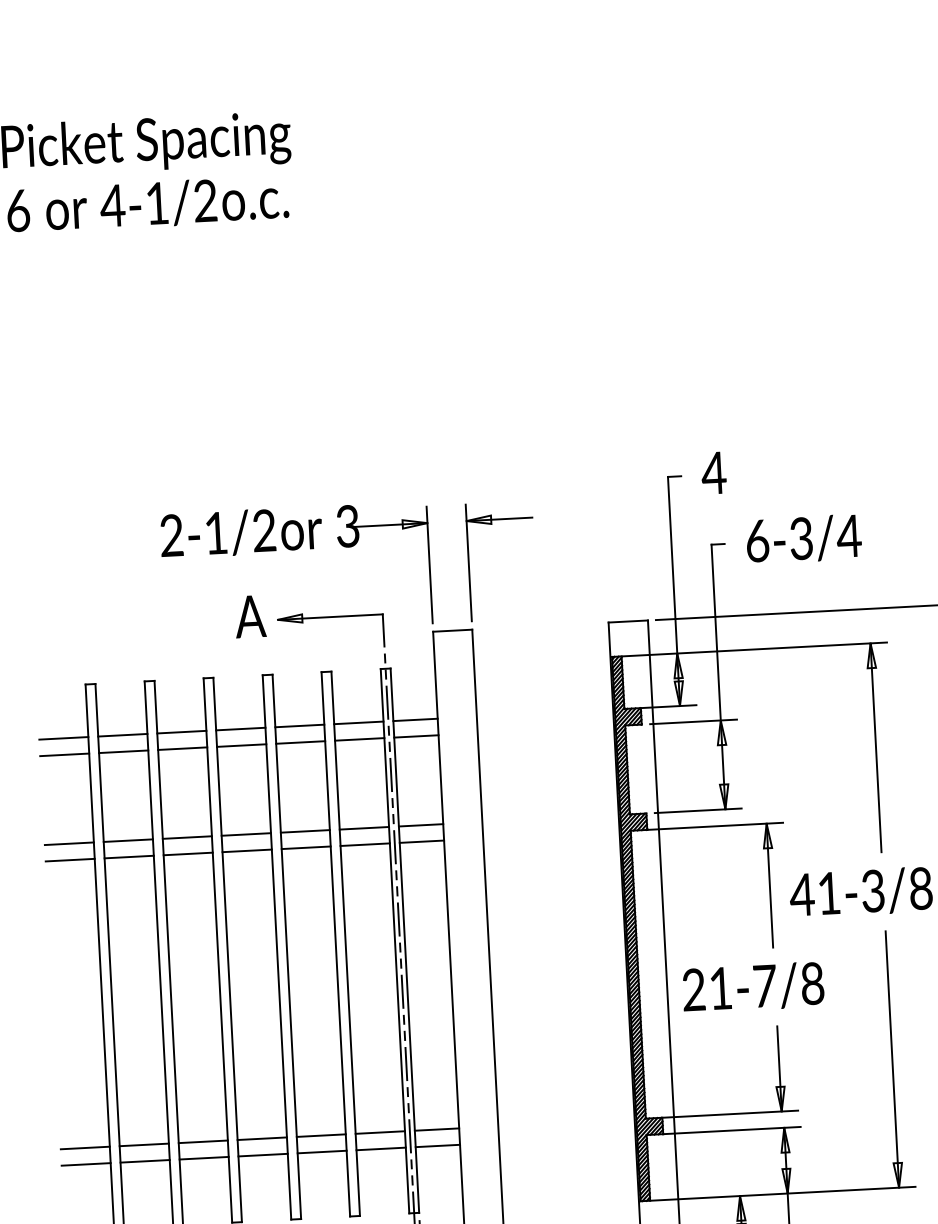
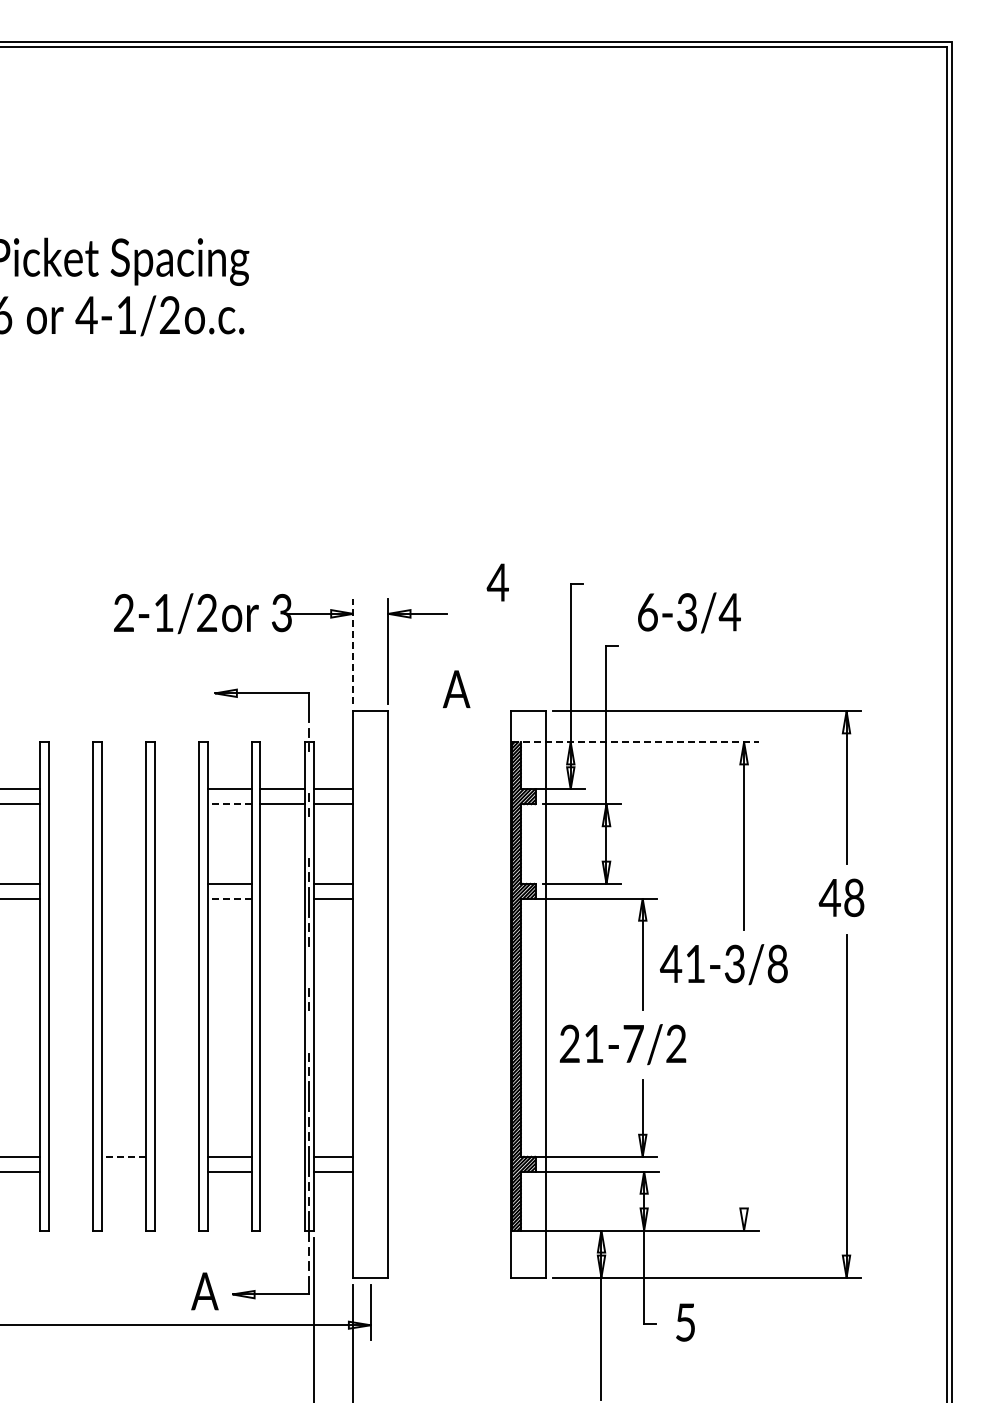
text: (713, 473) -> (497, 582), moved
text: (804, 538) -> (689, 612), moved
line: (429, 563) -> (353, 650), solid -> dashed
text: (250, 616) -> (456, 689), moved
line: (750, 649) -> (636, 742), solid -> dashed
line: (387, 702) -> (309, 772), removed
line: (240, 729) -> (176, 789), removed
line: (181, 732) -> (123, 789), removed
line: (122, 735) -> (70, 789), removed
line: (300, 742) -> (229, 804), solid -> dashed
line: (241, 745) -> (176, 804), removed
line: (182, 749) -> (123, 804), removed
line: (123, 752) -> (70, 804), removed
line: (391, 774) -> (309, 837), removed
line: (364, 827) -> (282, 883), removed
line: (246, 834) -> (176, 883), removed
line: (186, 837) -> (123, 883), removed
line: (127, 840) -> (70, 883), removed
line: (365, 844) -> (282, 898), removed
line: (306, 847) -> (229, 898), solid -> dashed
line: (246, 850) -> (176, 898), removed
line: (187, 853) -> (123, 898), removed
line: (128, 856) -> (70, 898), removed
line: (399, 918) -> (309, 966), removed
text: (812, 984) -> (676, 1044), 21-7/8 -> 21-7/2
line: (402, 991) -> (309, 1031), removed
line: (892, 1059) -> (744, 1115), removed
line: (380, 1132) -> (282, 1156), removed
line: (262, 1138) -> (176, 1156), removed
line: (202, 1141) -> (123, 1156), solid -> dashed
line: (143, 1144) -> (70, 1156), removed
line: (381, 1148) -> (282, 1171), removed
line: (262, 1155) -> (176, 1171), removed
line: (203, 1158) -> (123, 1171), removed
line: (144, 1161) -> (70, 1171), removed

